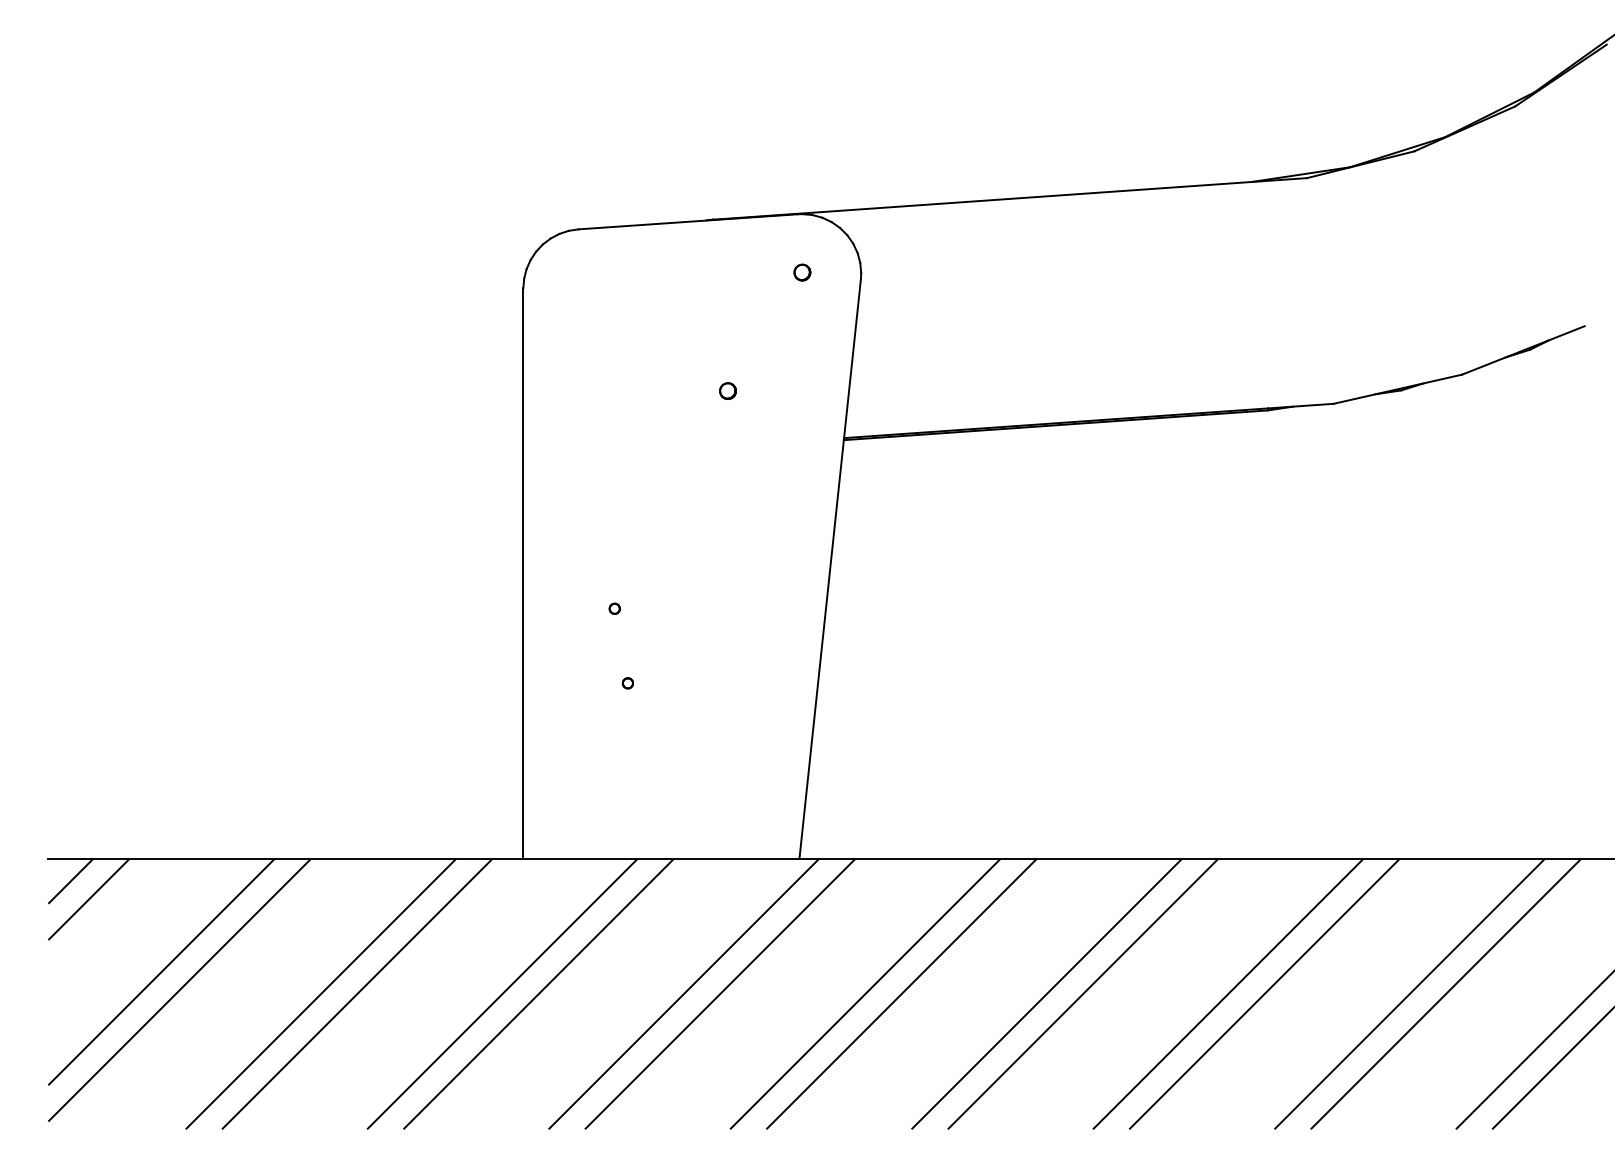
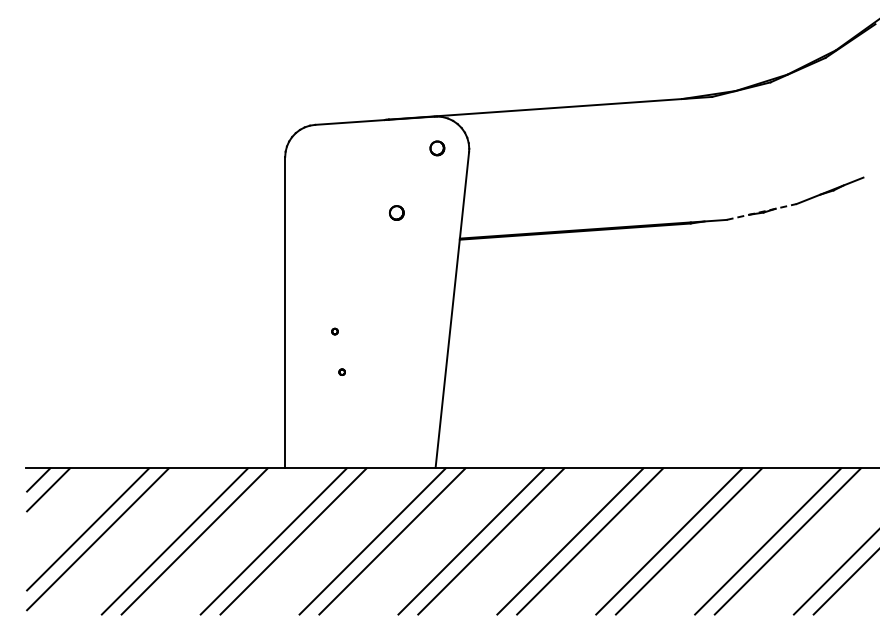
part: (801, 272) -> (436, 148), size x1.6
line: (1397, 388) -> (761, 211), solid -> dashed
part: (727, 390) -> (396, 212), size x1.6

